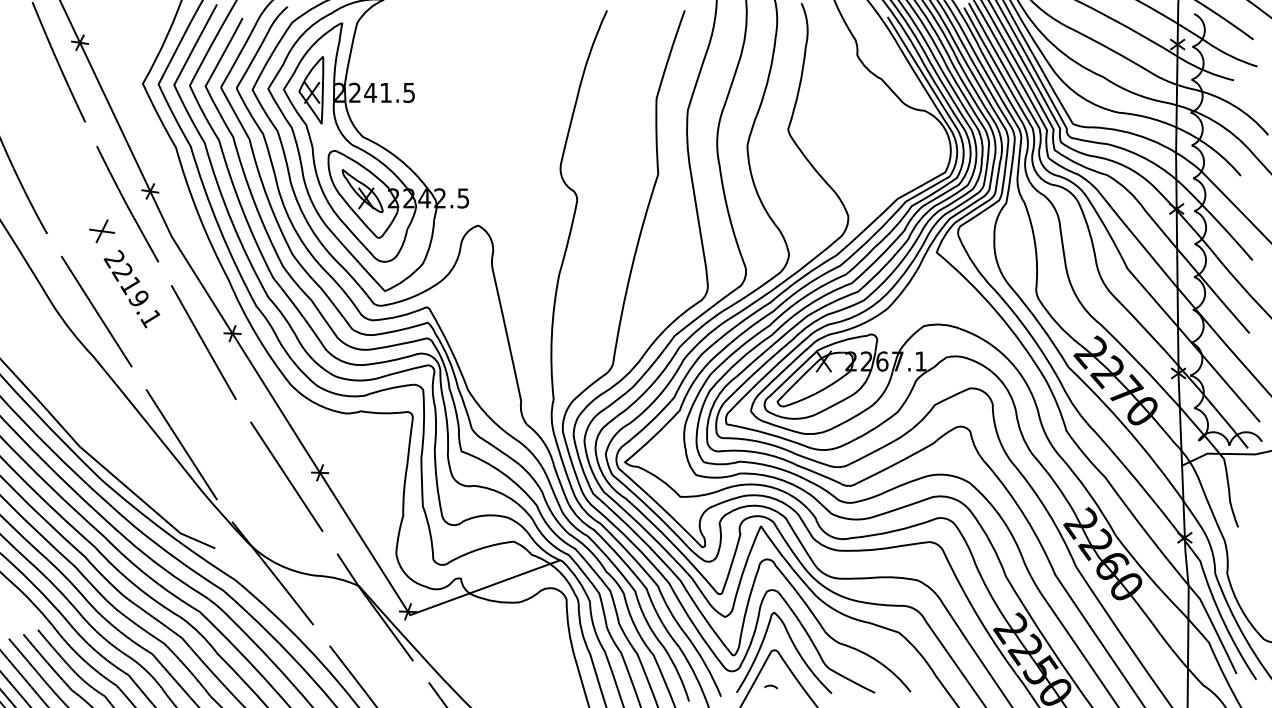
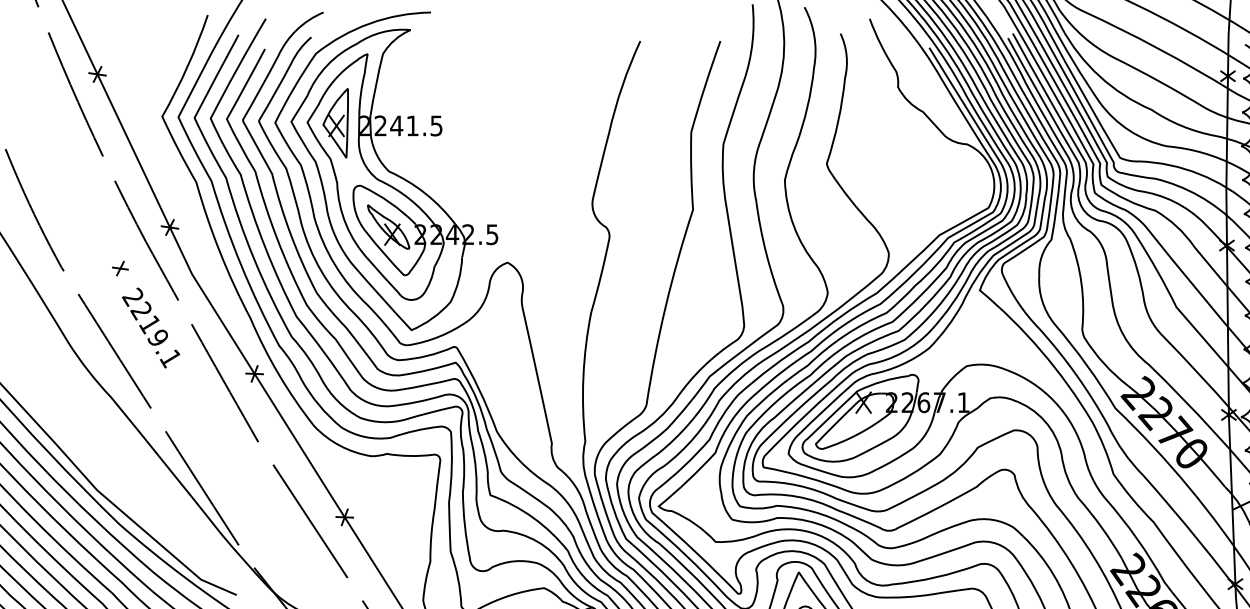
part: (102, 231) -> (120, 268), size x0.6

